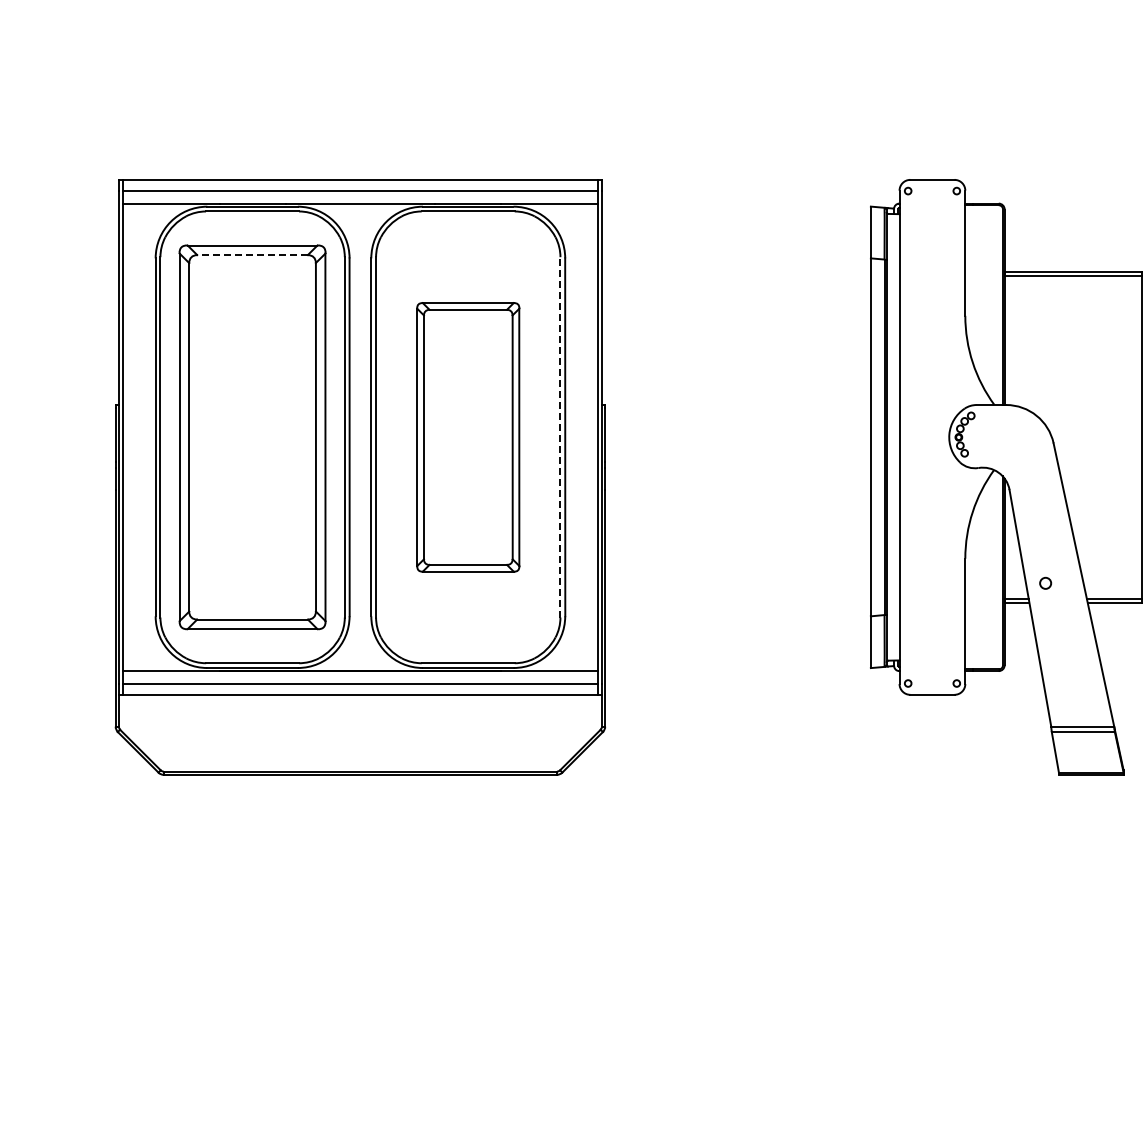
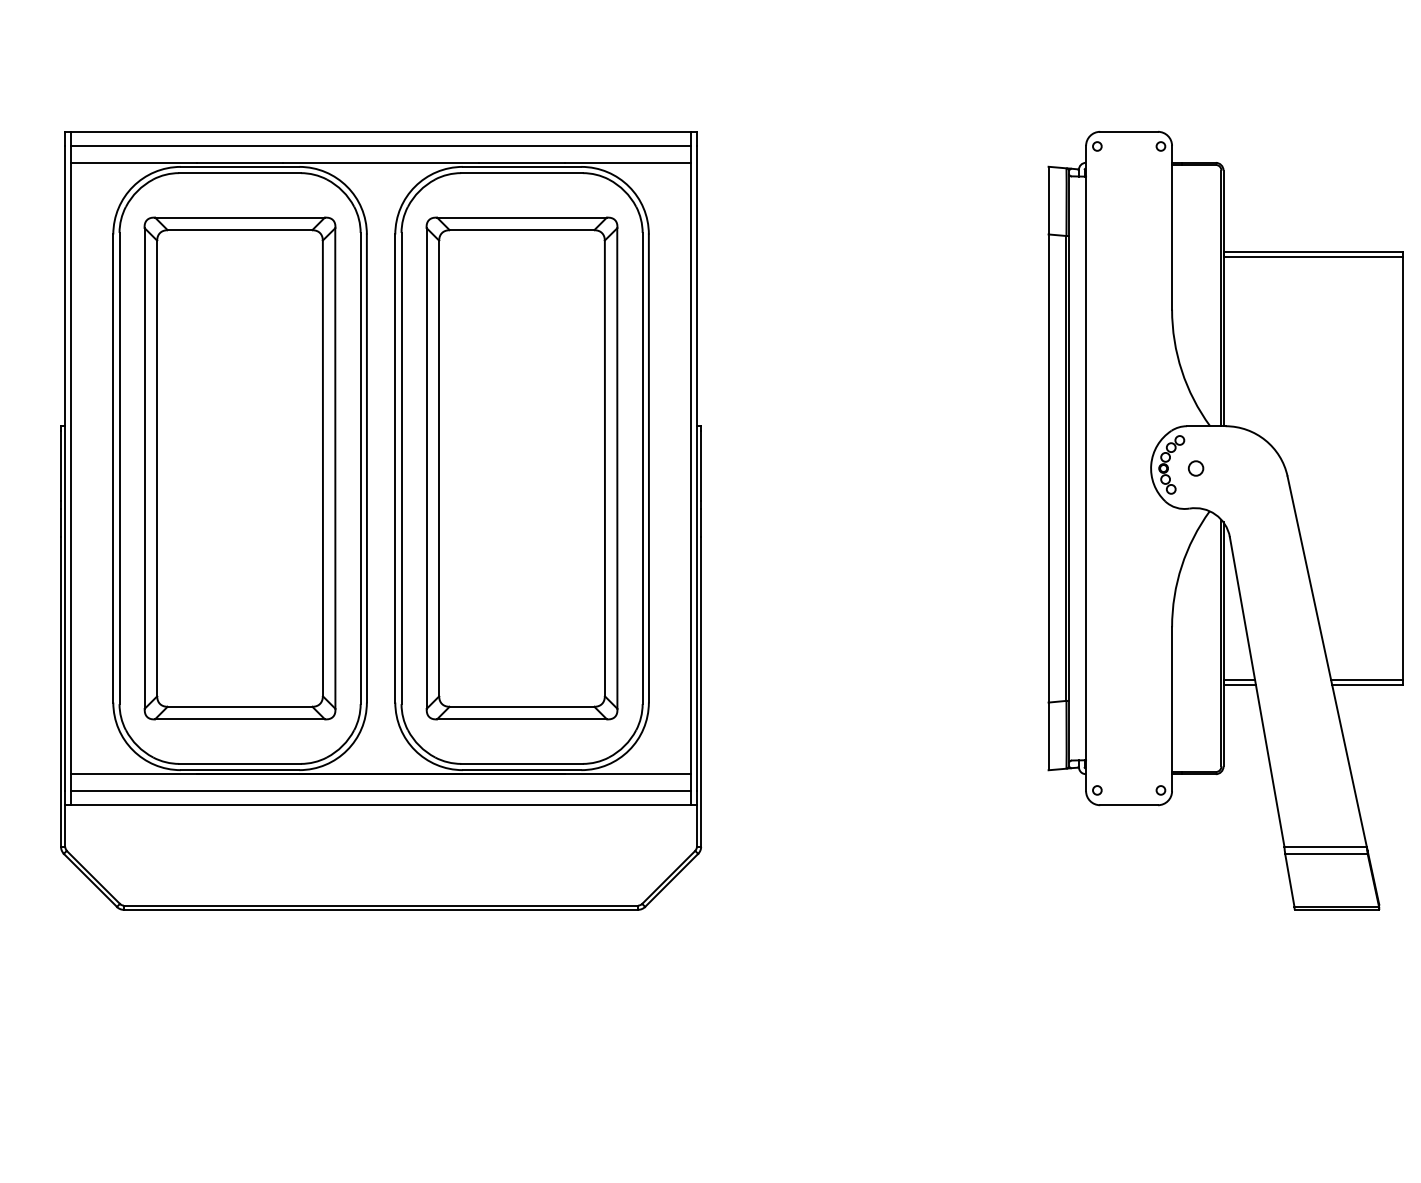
line: (252, 255) -> (239, 230), dashed -> solid
line: (560, 436) -> (642, 467), dashed -> solid
part: (468, 437) -> (522, 468), size x1.43
circle: (1045, 582) -> (1195, 467), moved

